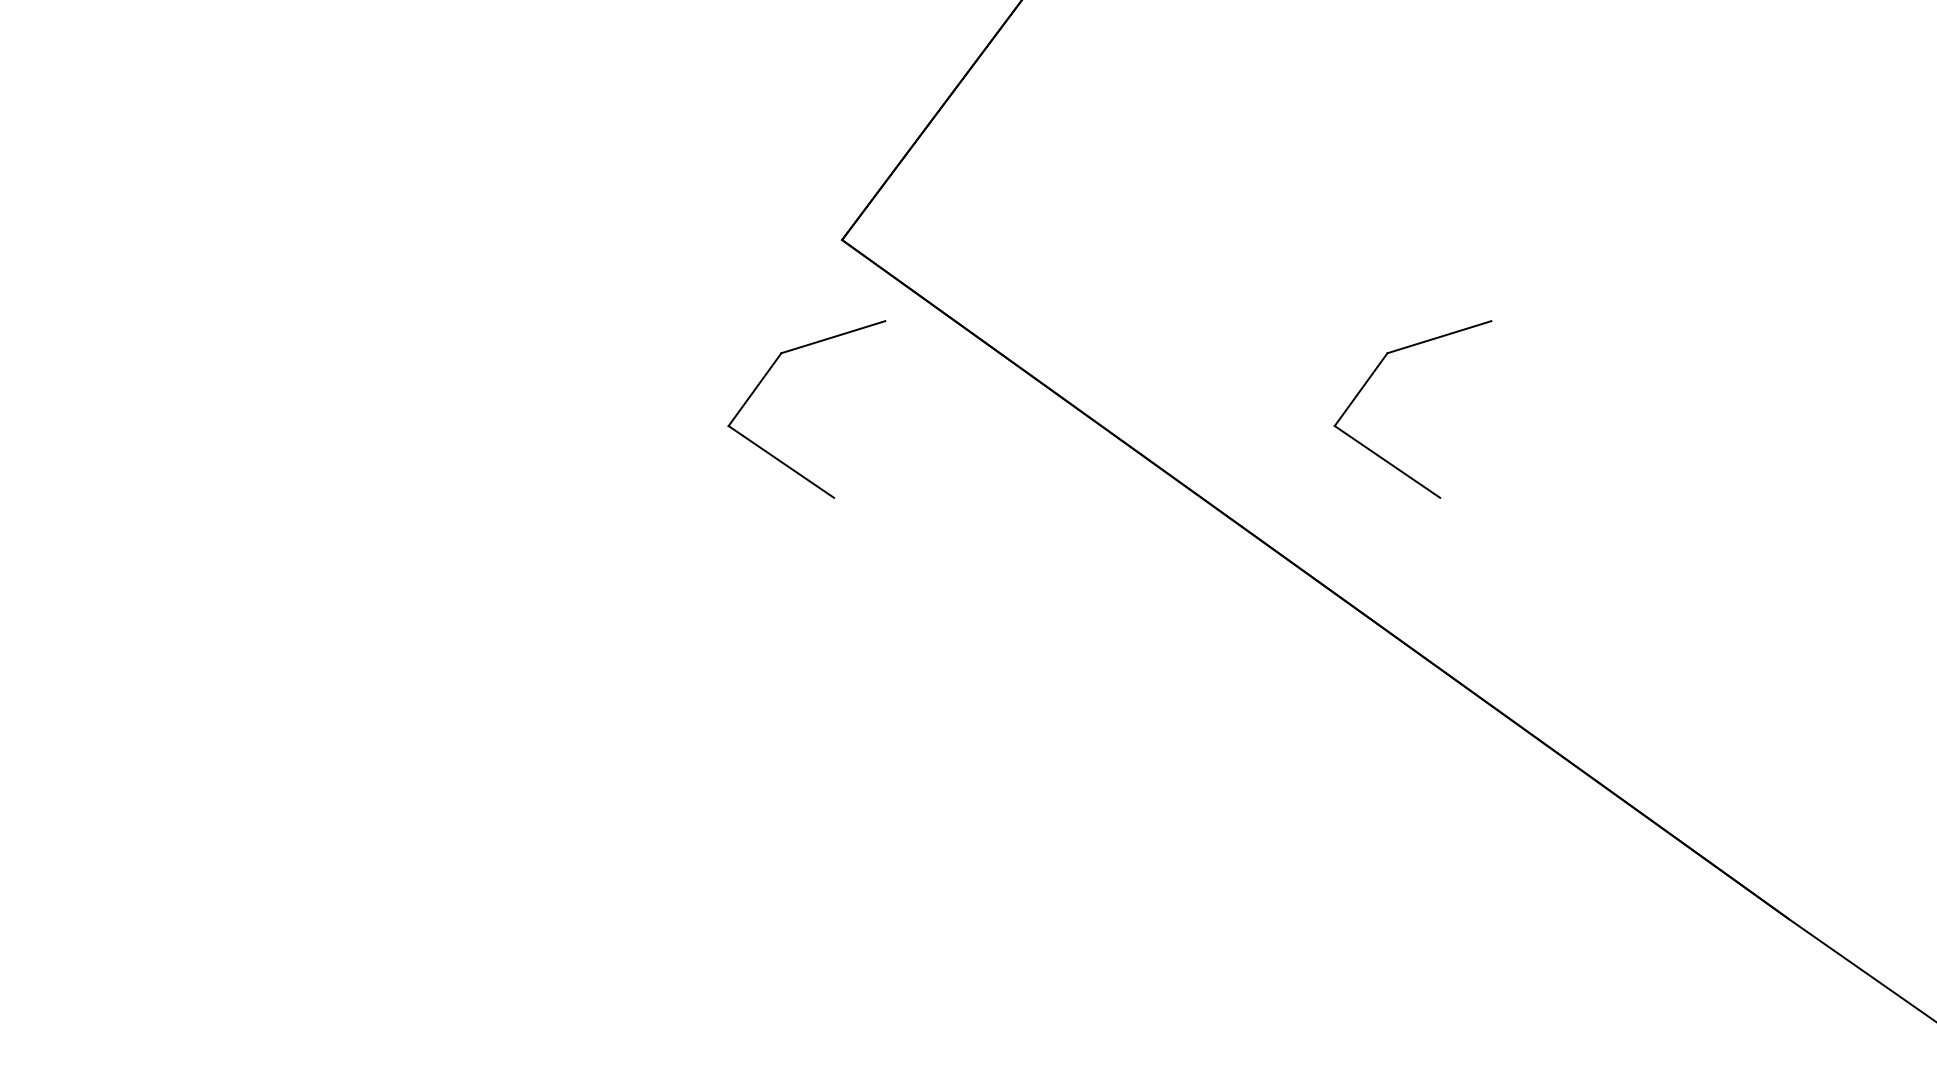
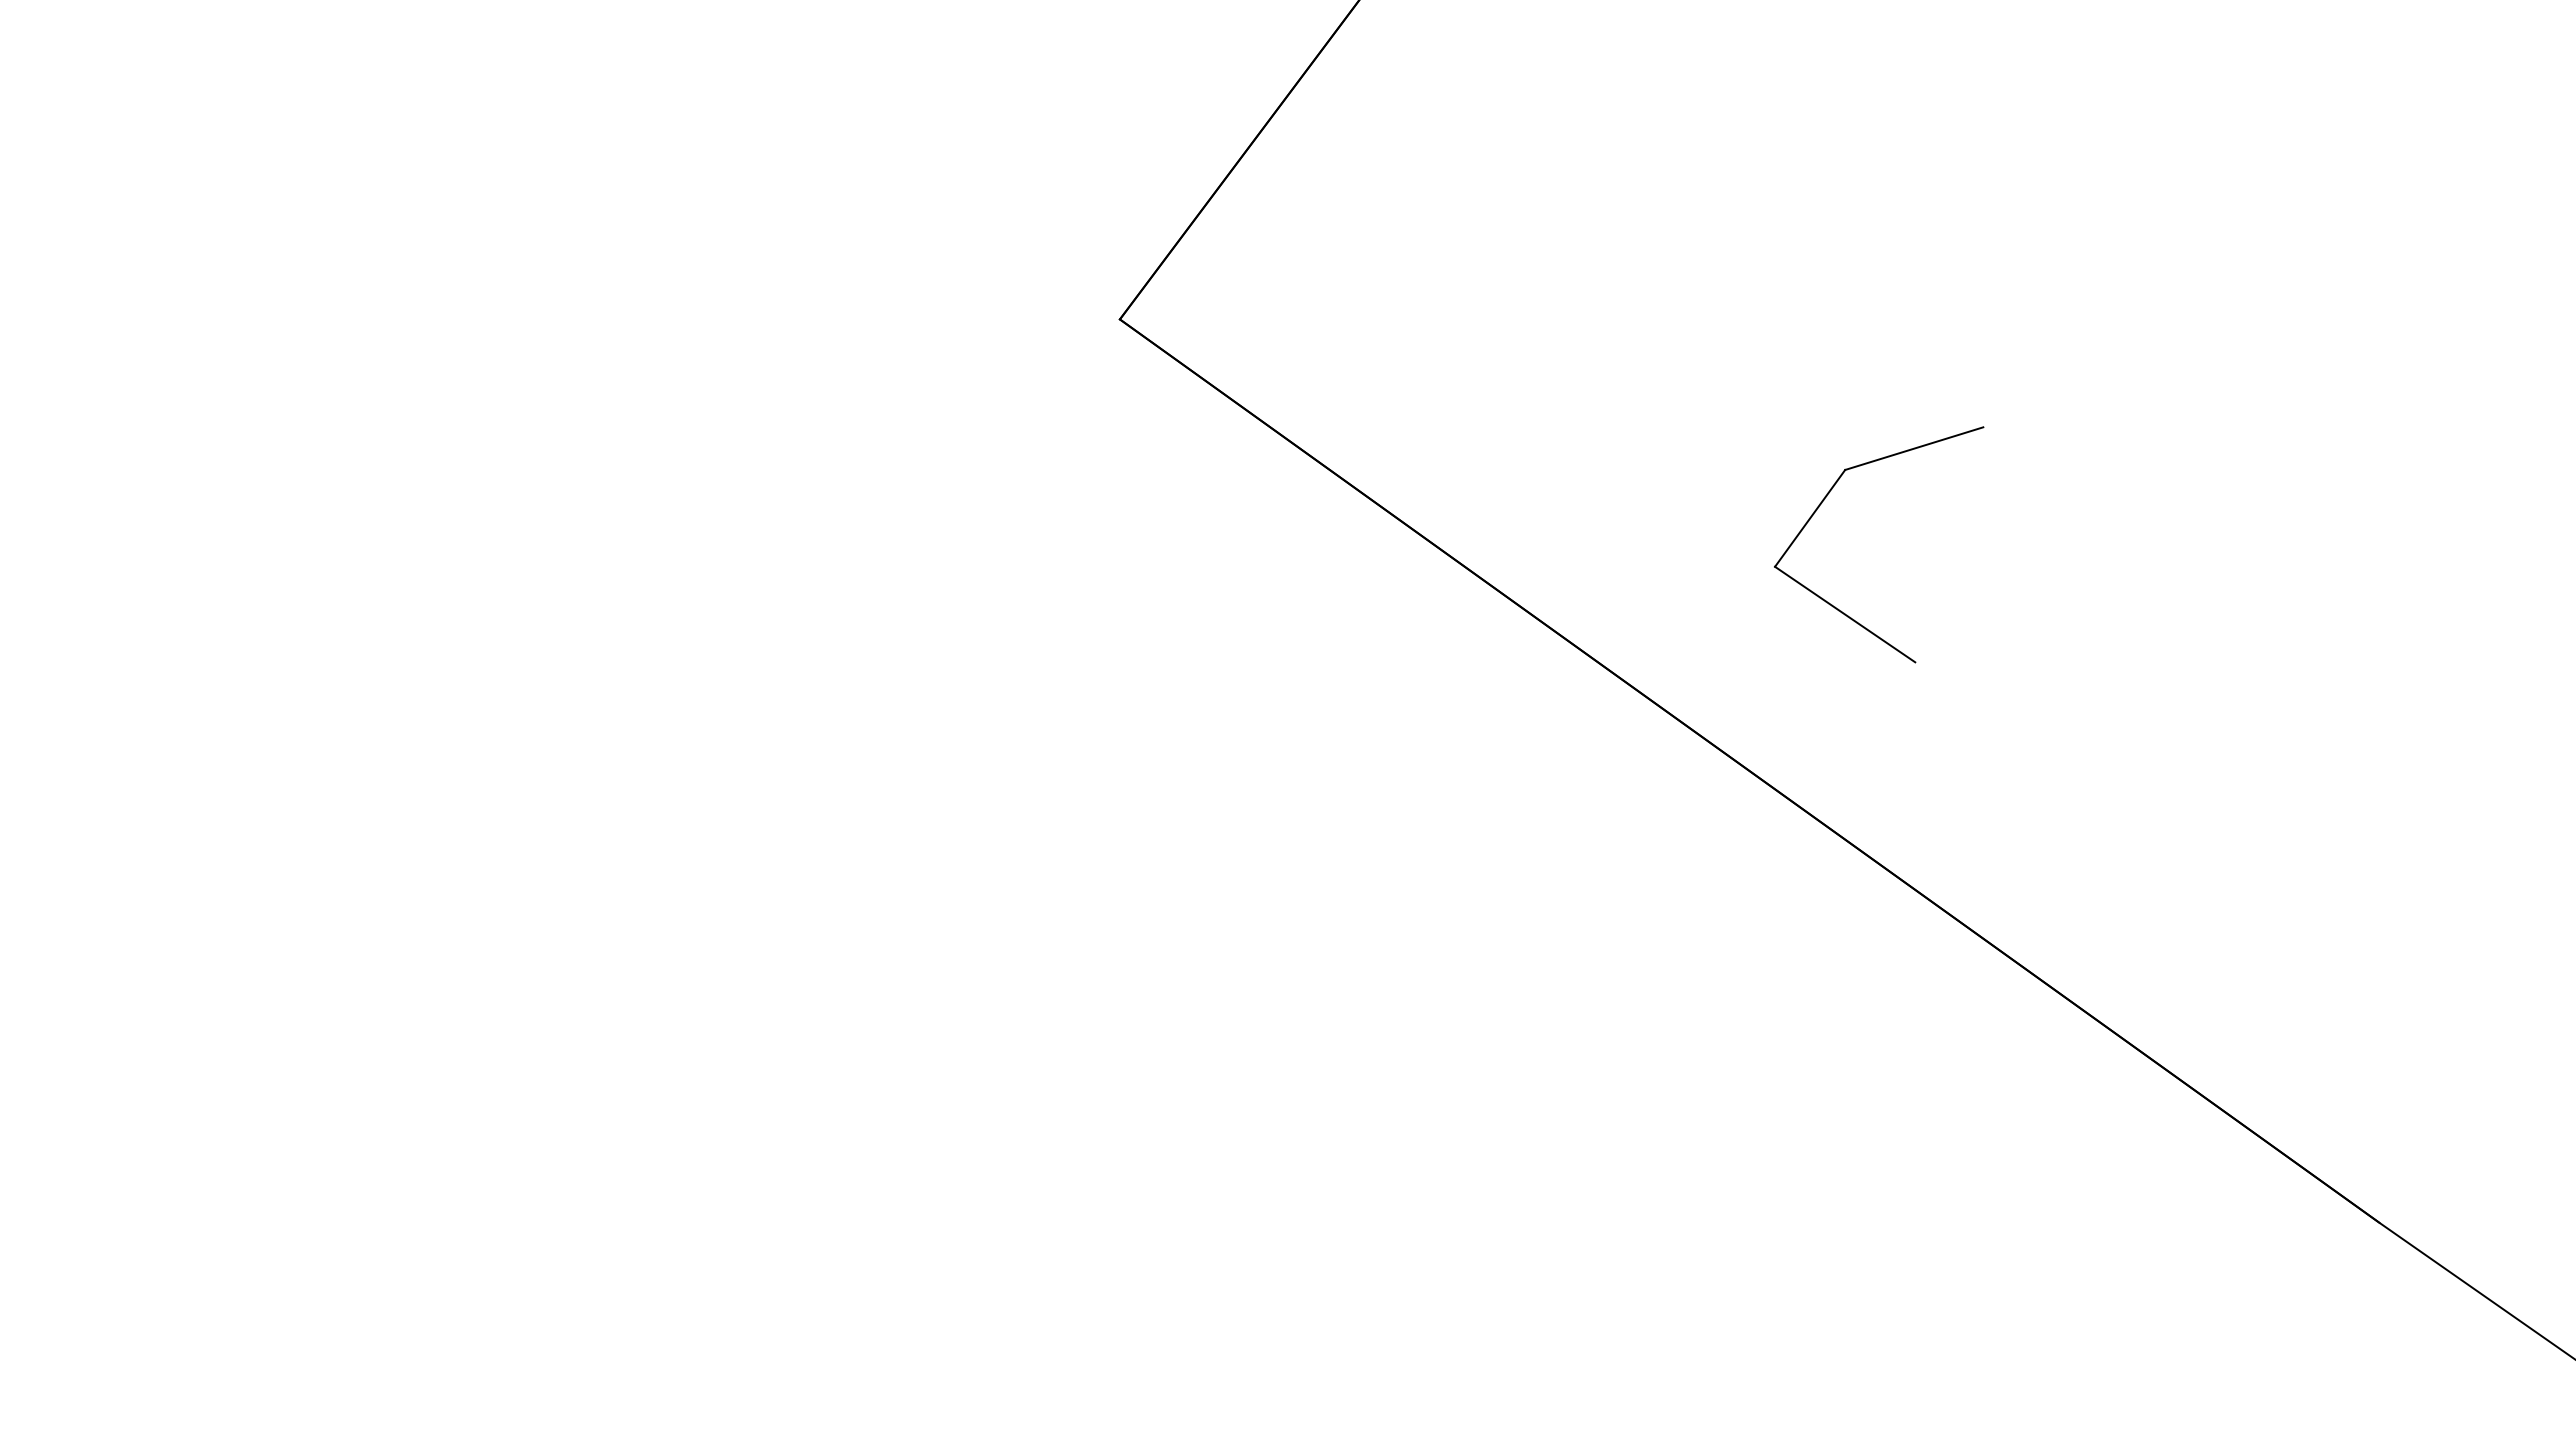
part: (764, 378) -> (1016, 503), removed

